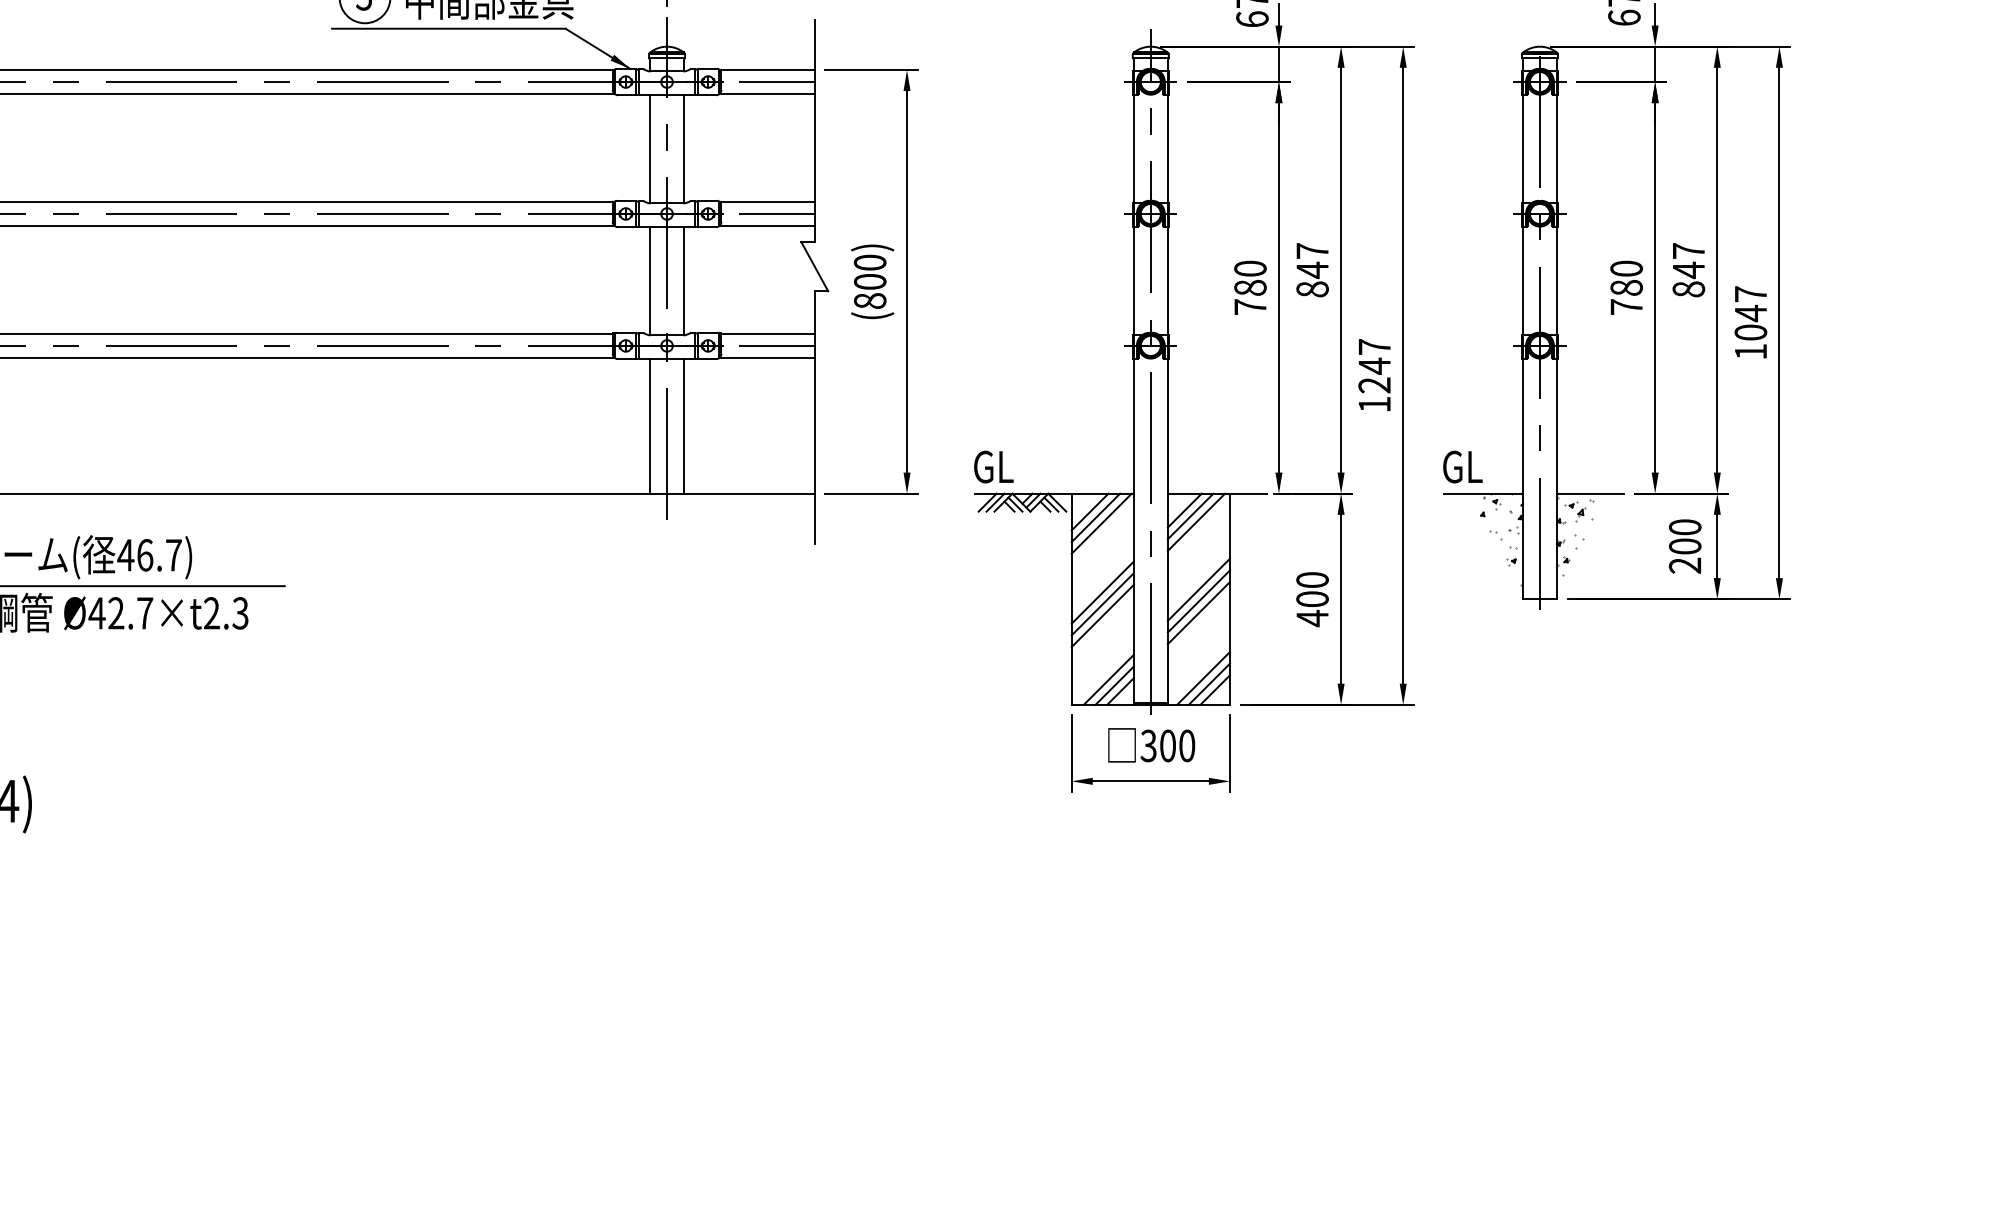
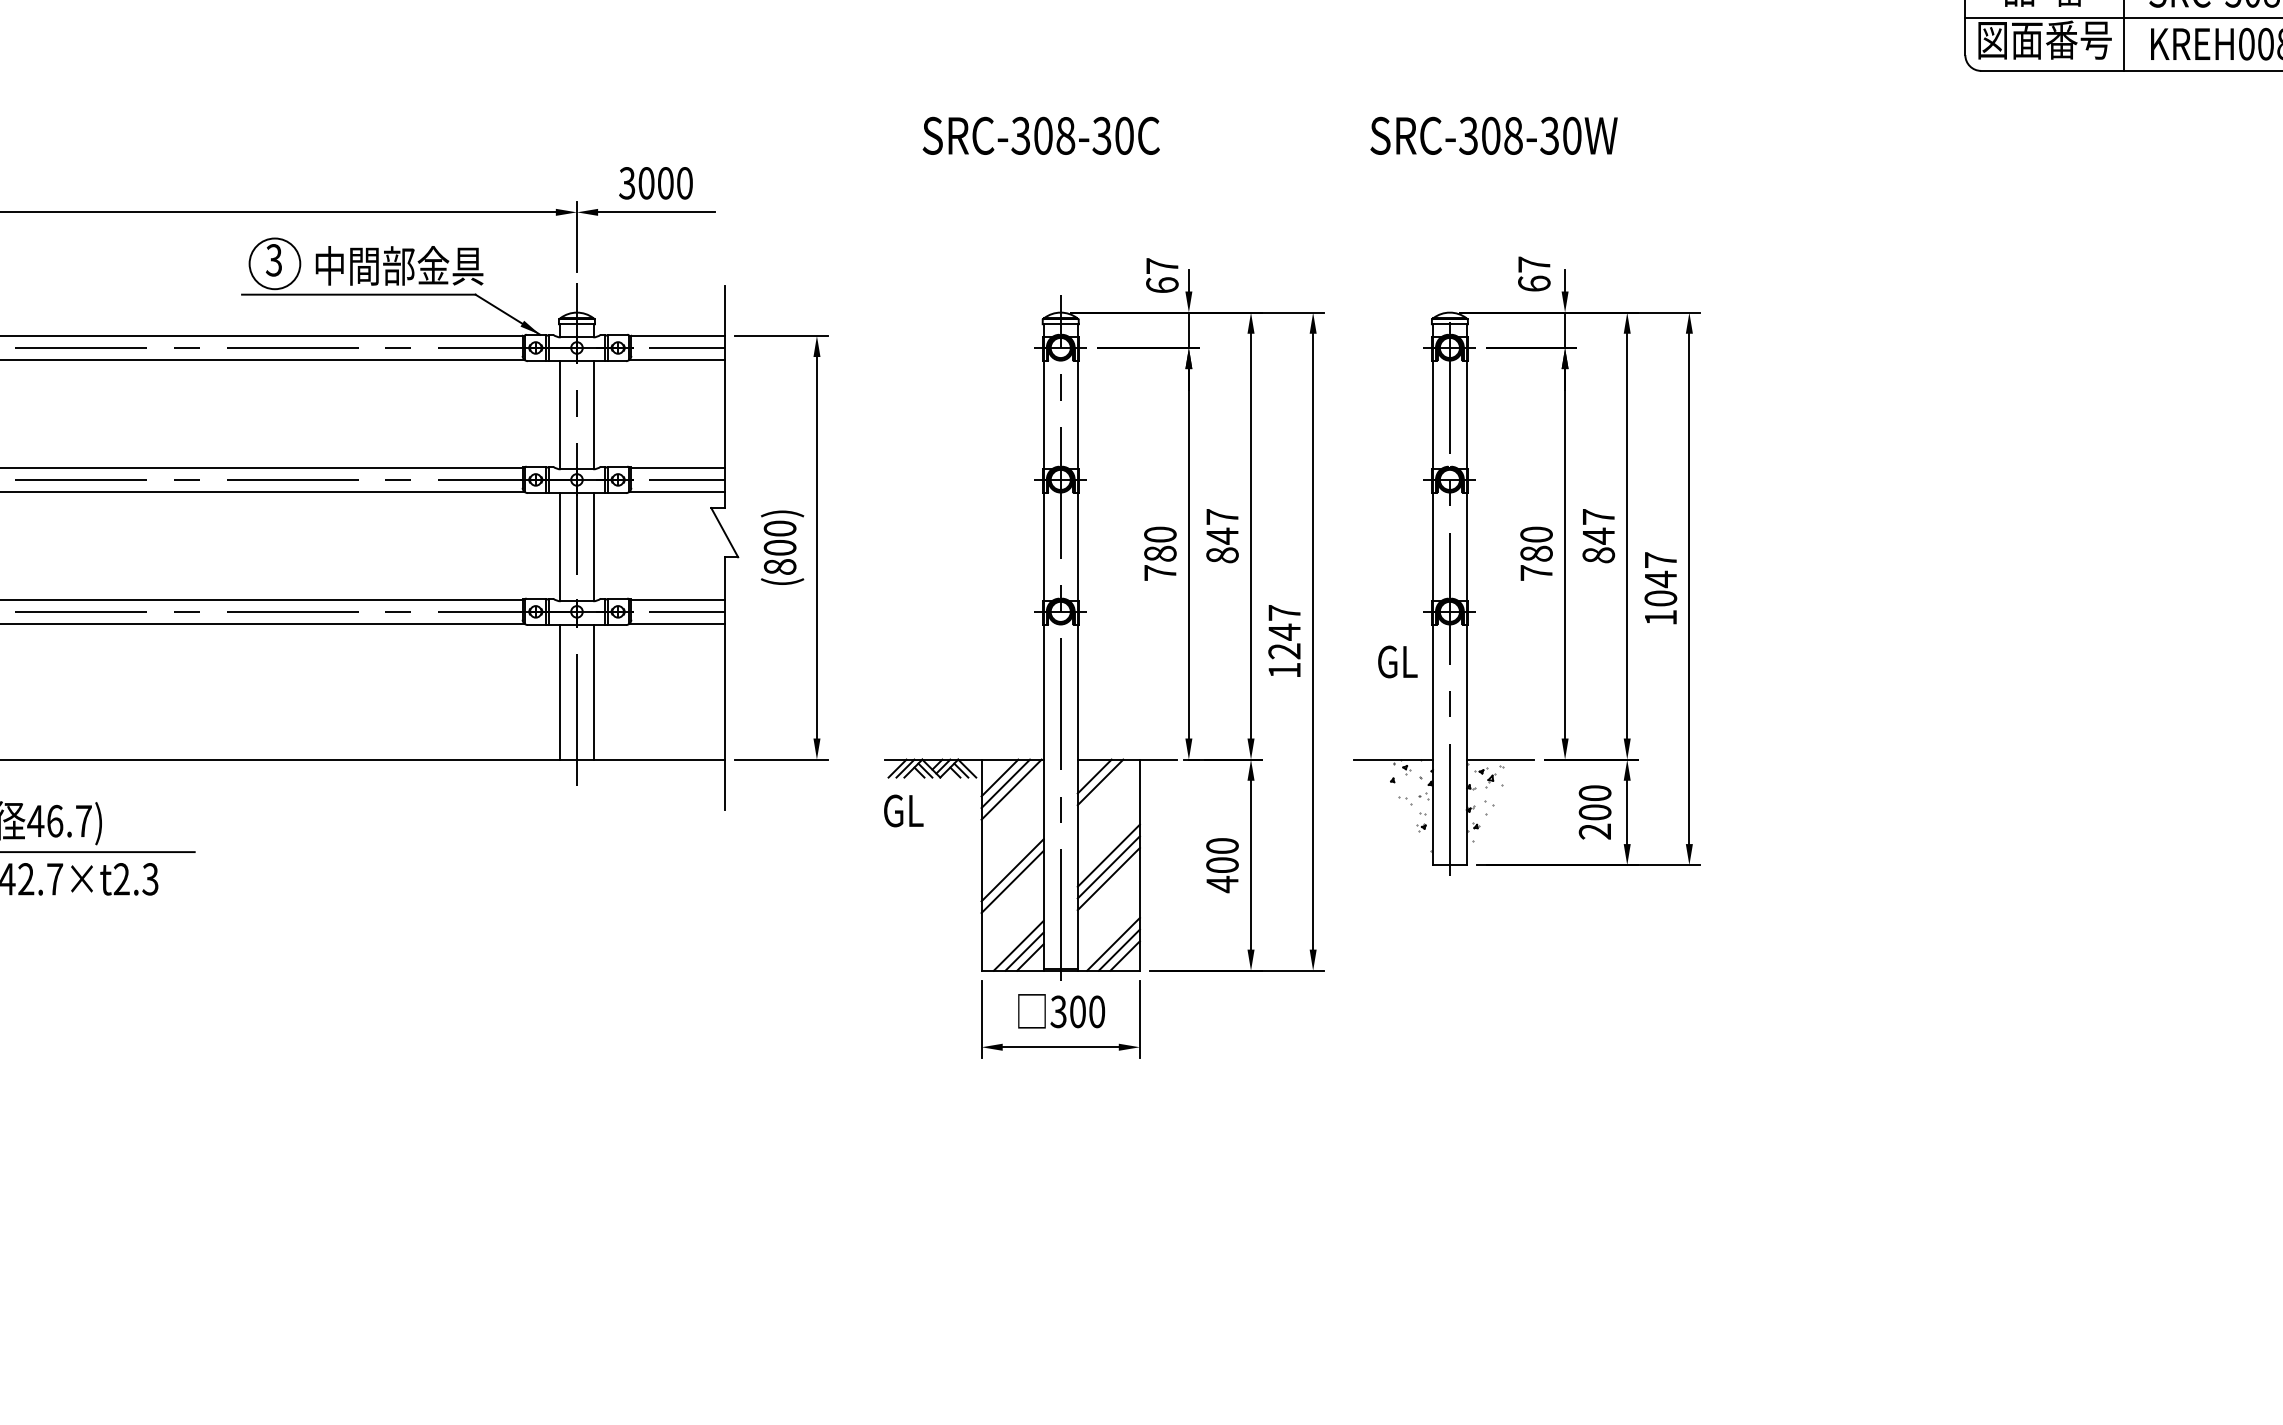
text: (993, 466) -> (903, 810), moved
text: (1462, 466) -> (1397, 661), moved
line: (1195, 521) -> (1105, 787), removed
line: (1102, 592) -> (1012, 858), removed

